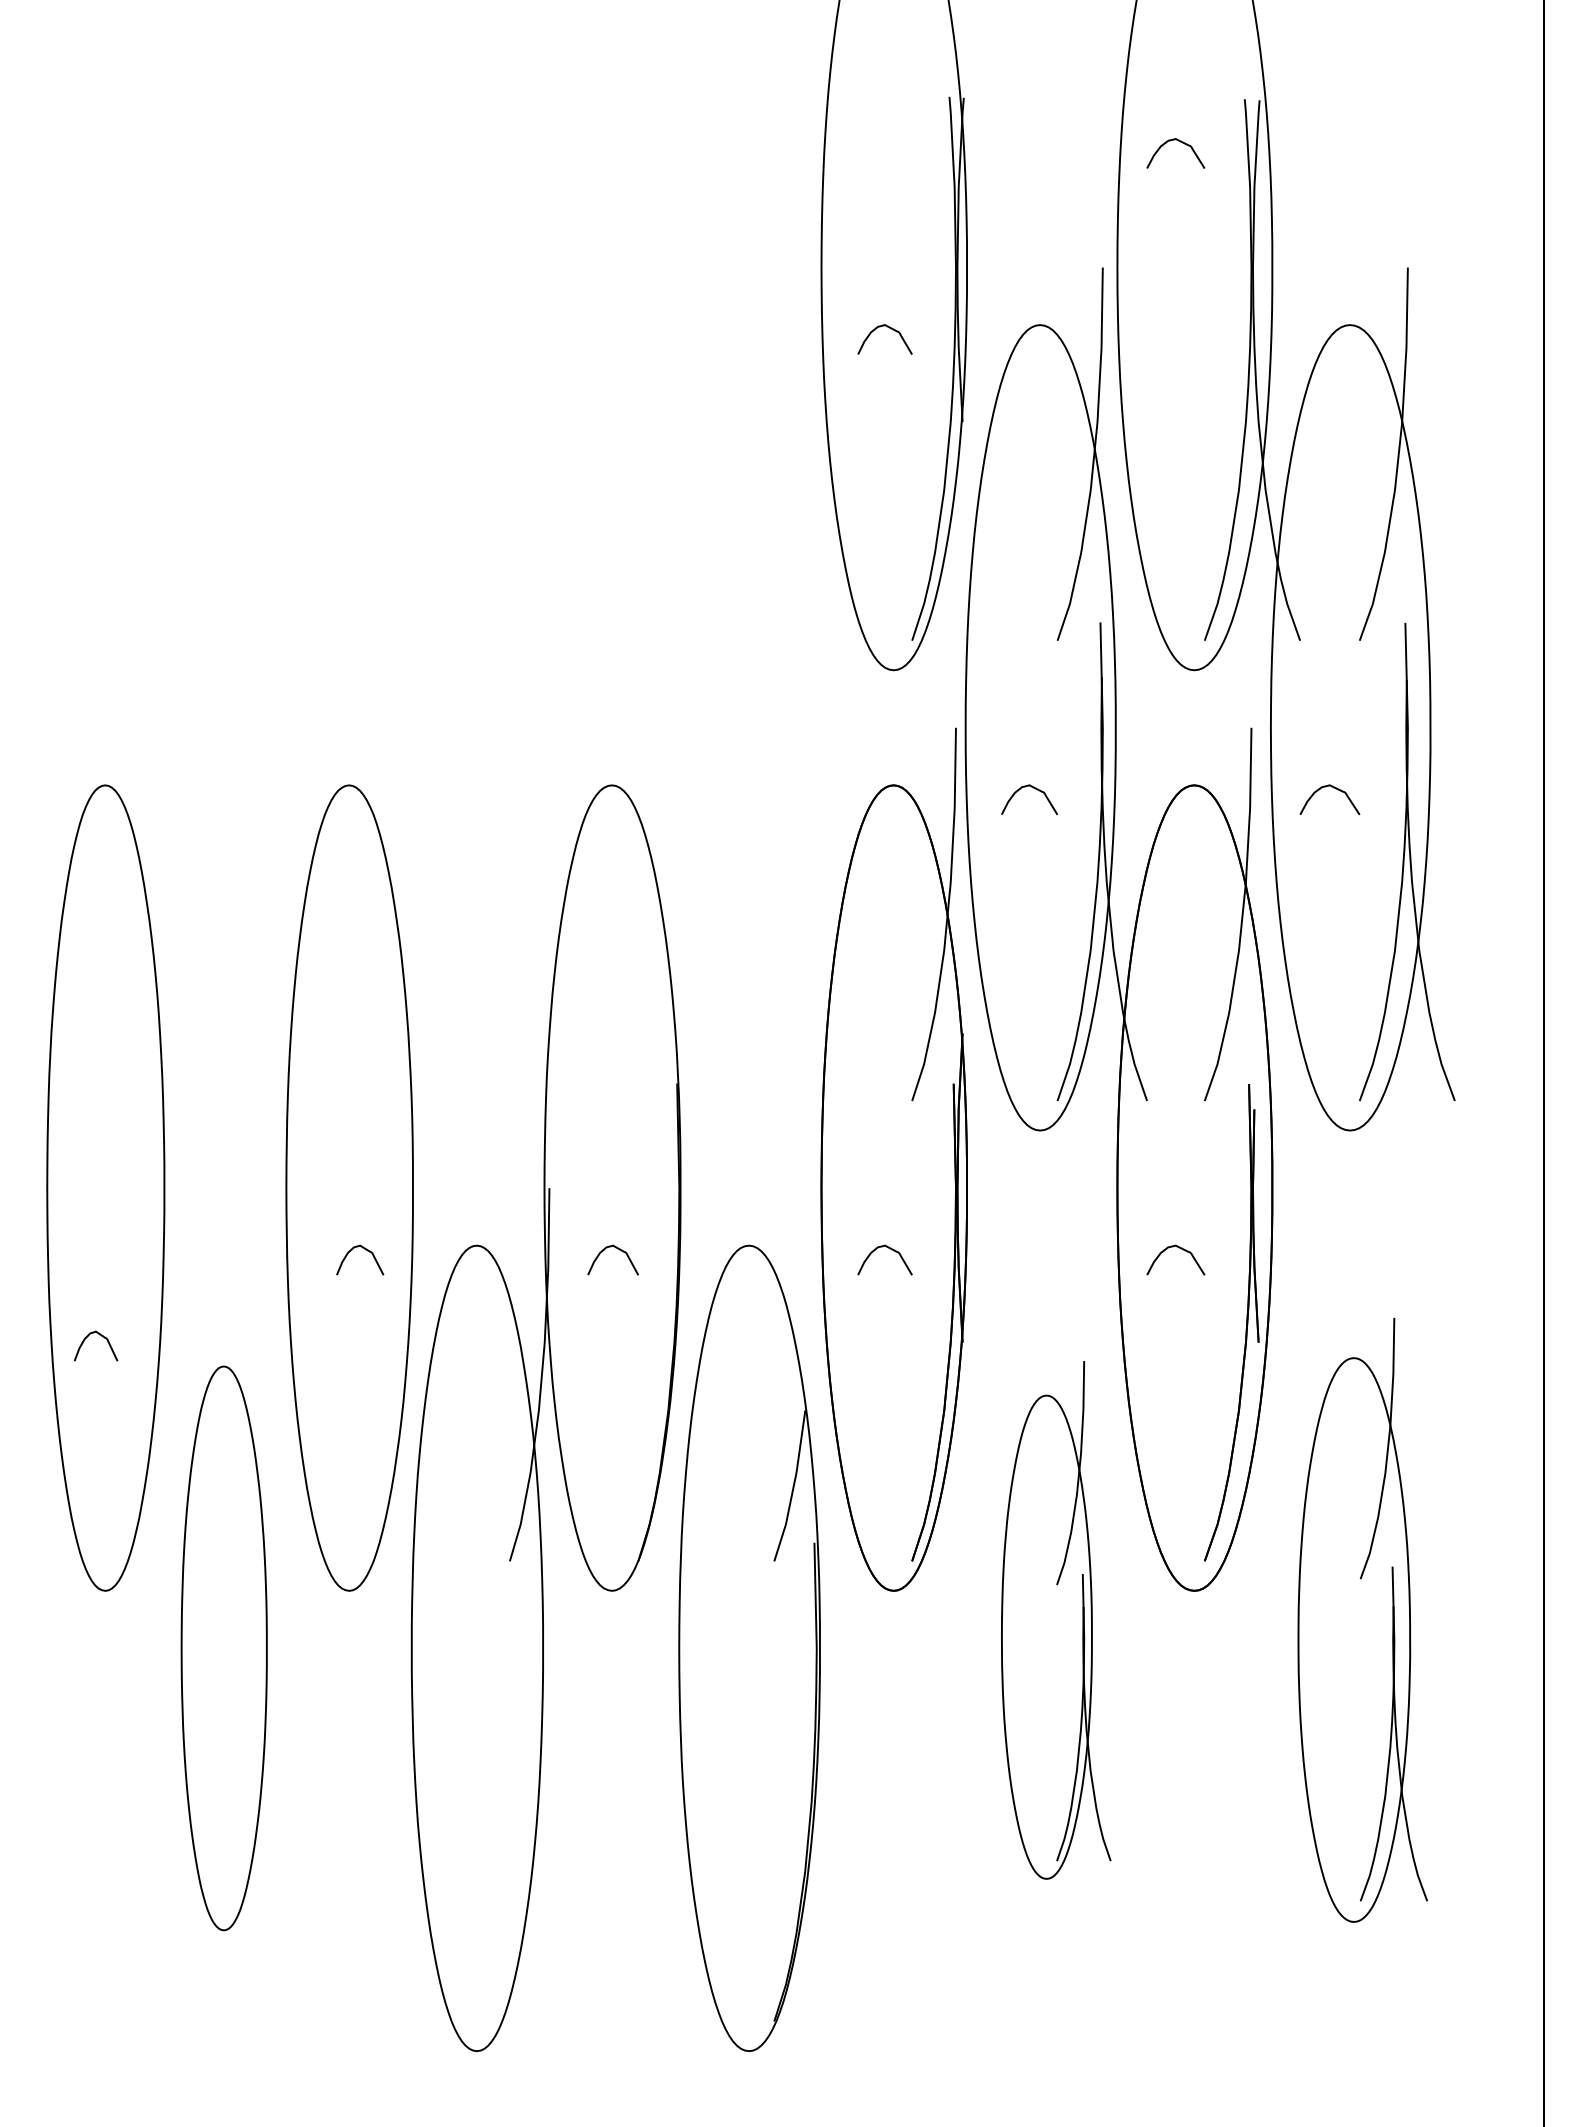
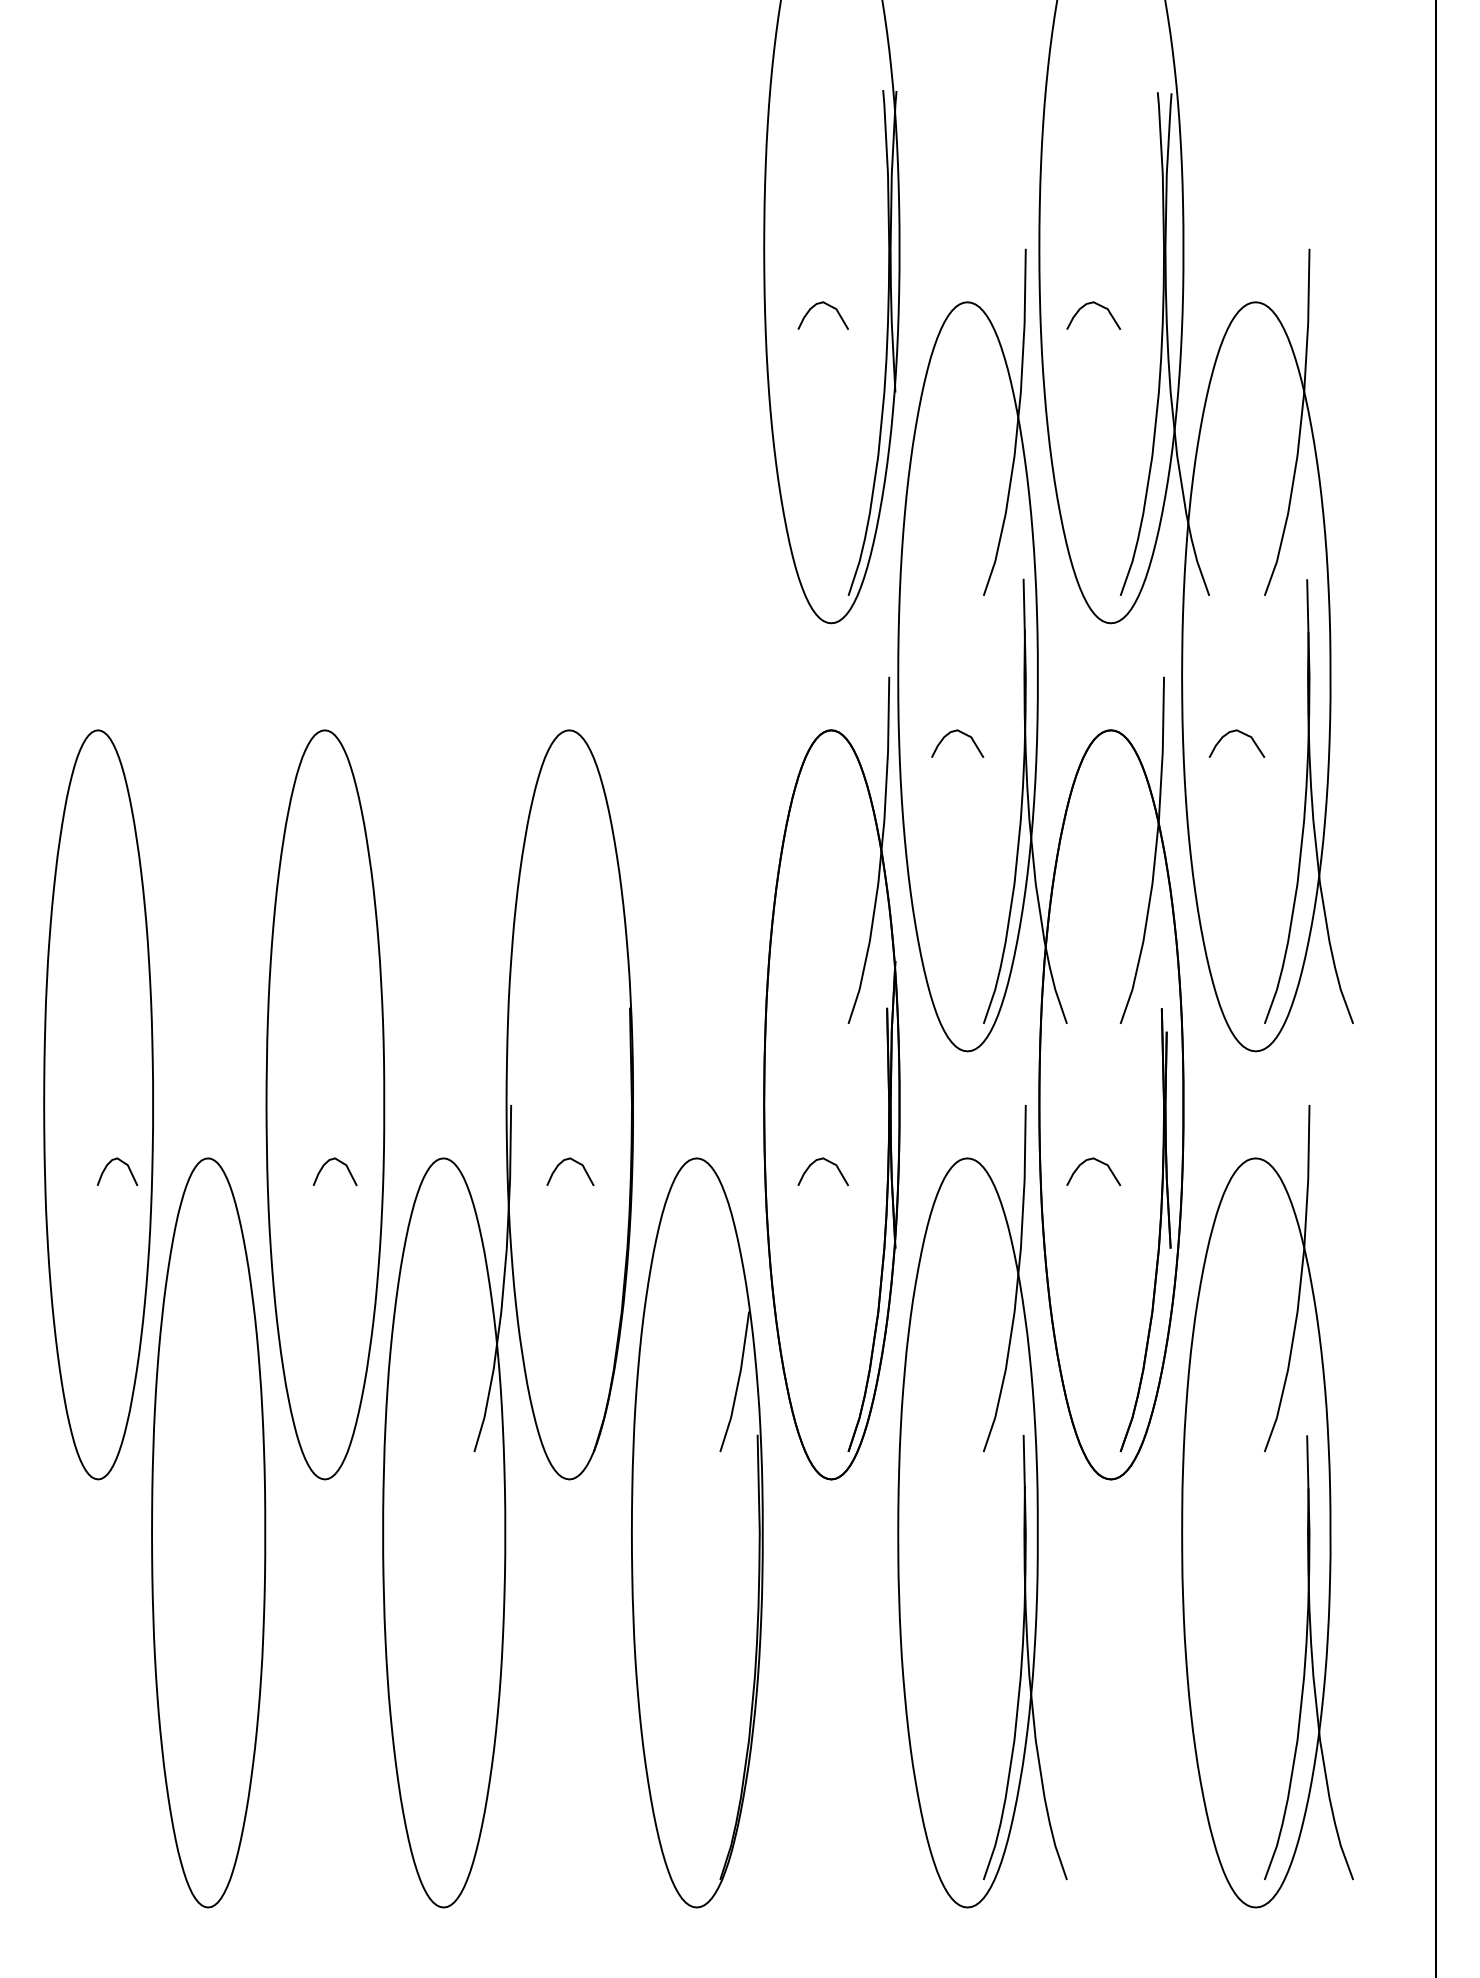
curve: (1179, 142) -> (1097, 305), moved
curve: (100, 1336) -> (121, 1162), moved
part: (1056, 1619) -> (982, 1506), size x1.67
part: (1362, 1619) -> (1267, 1506), size x1.43
part: (223, 1647) -> (208, 1532), size x1.43

